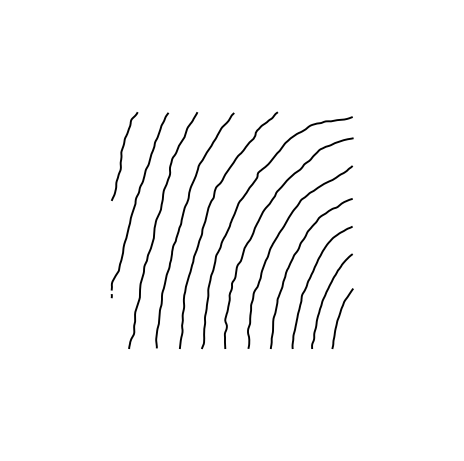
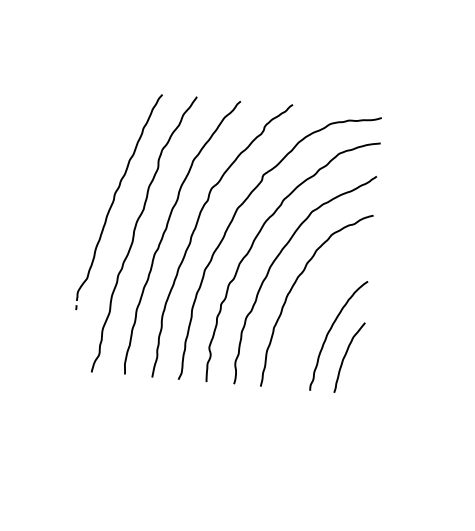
curve: (122, 156) -> (103, 142), removed
curve: (308, 284) -> (312, 313), removed

